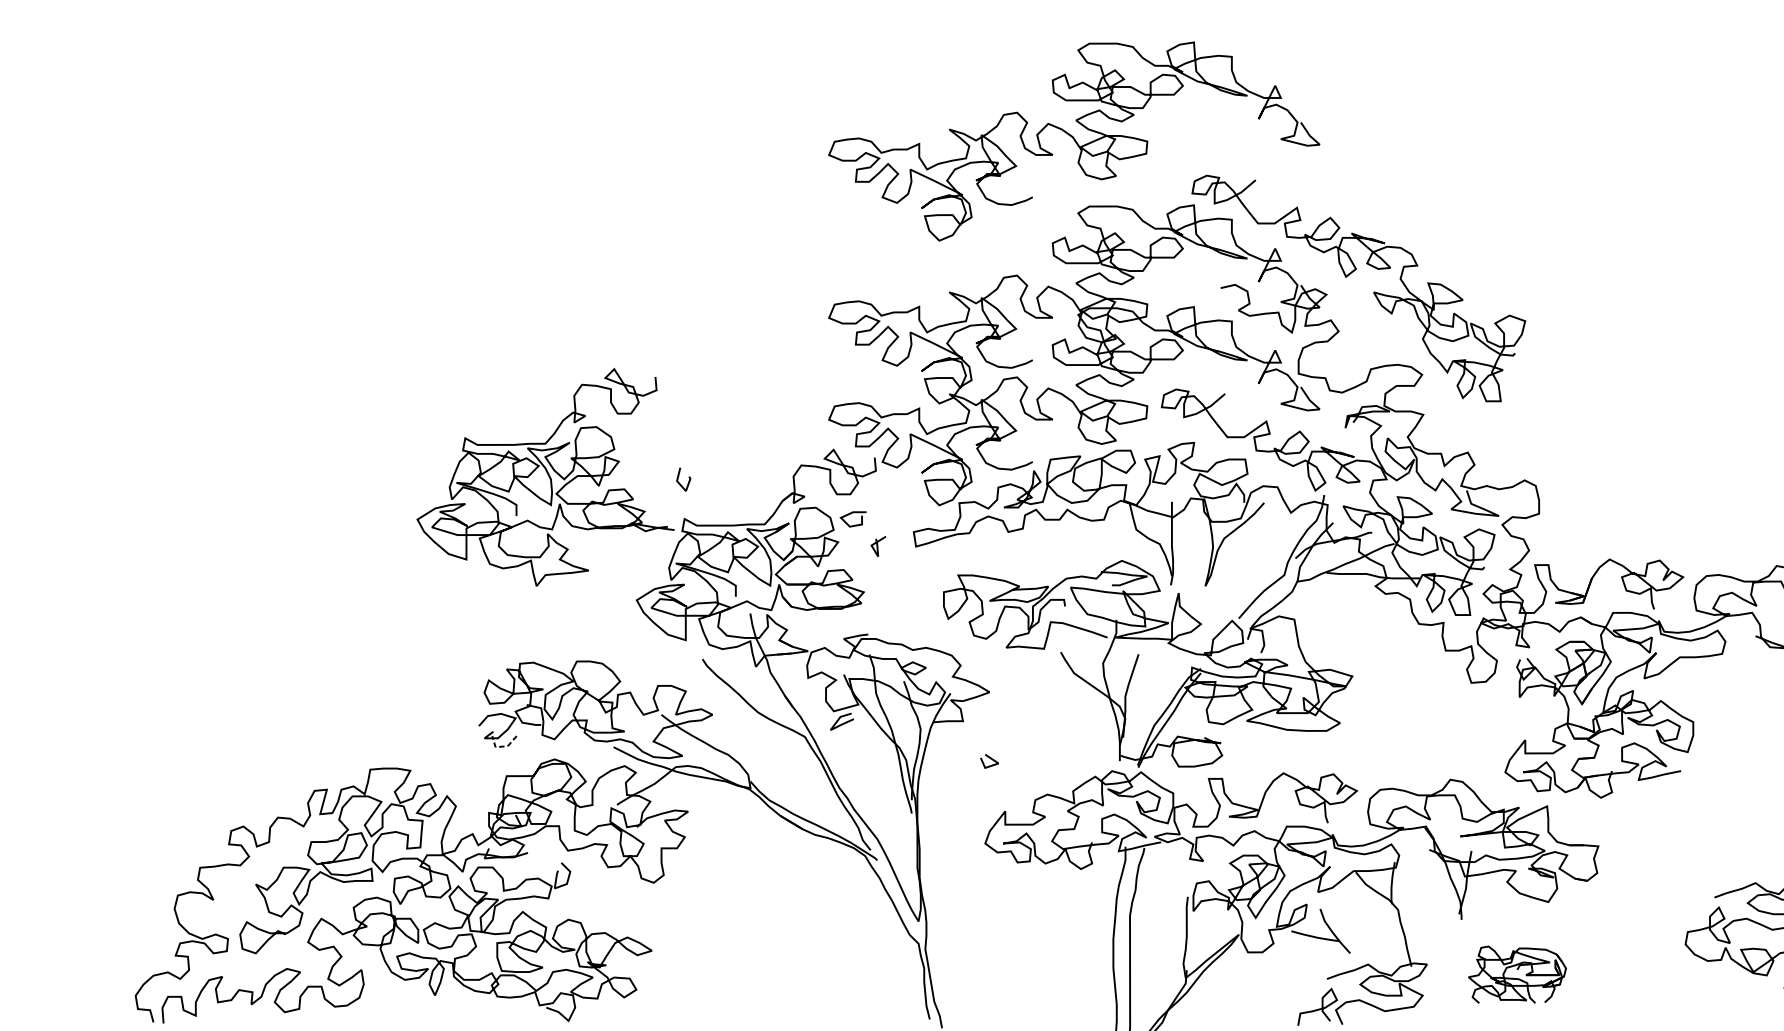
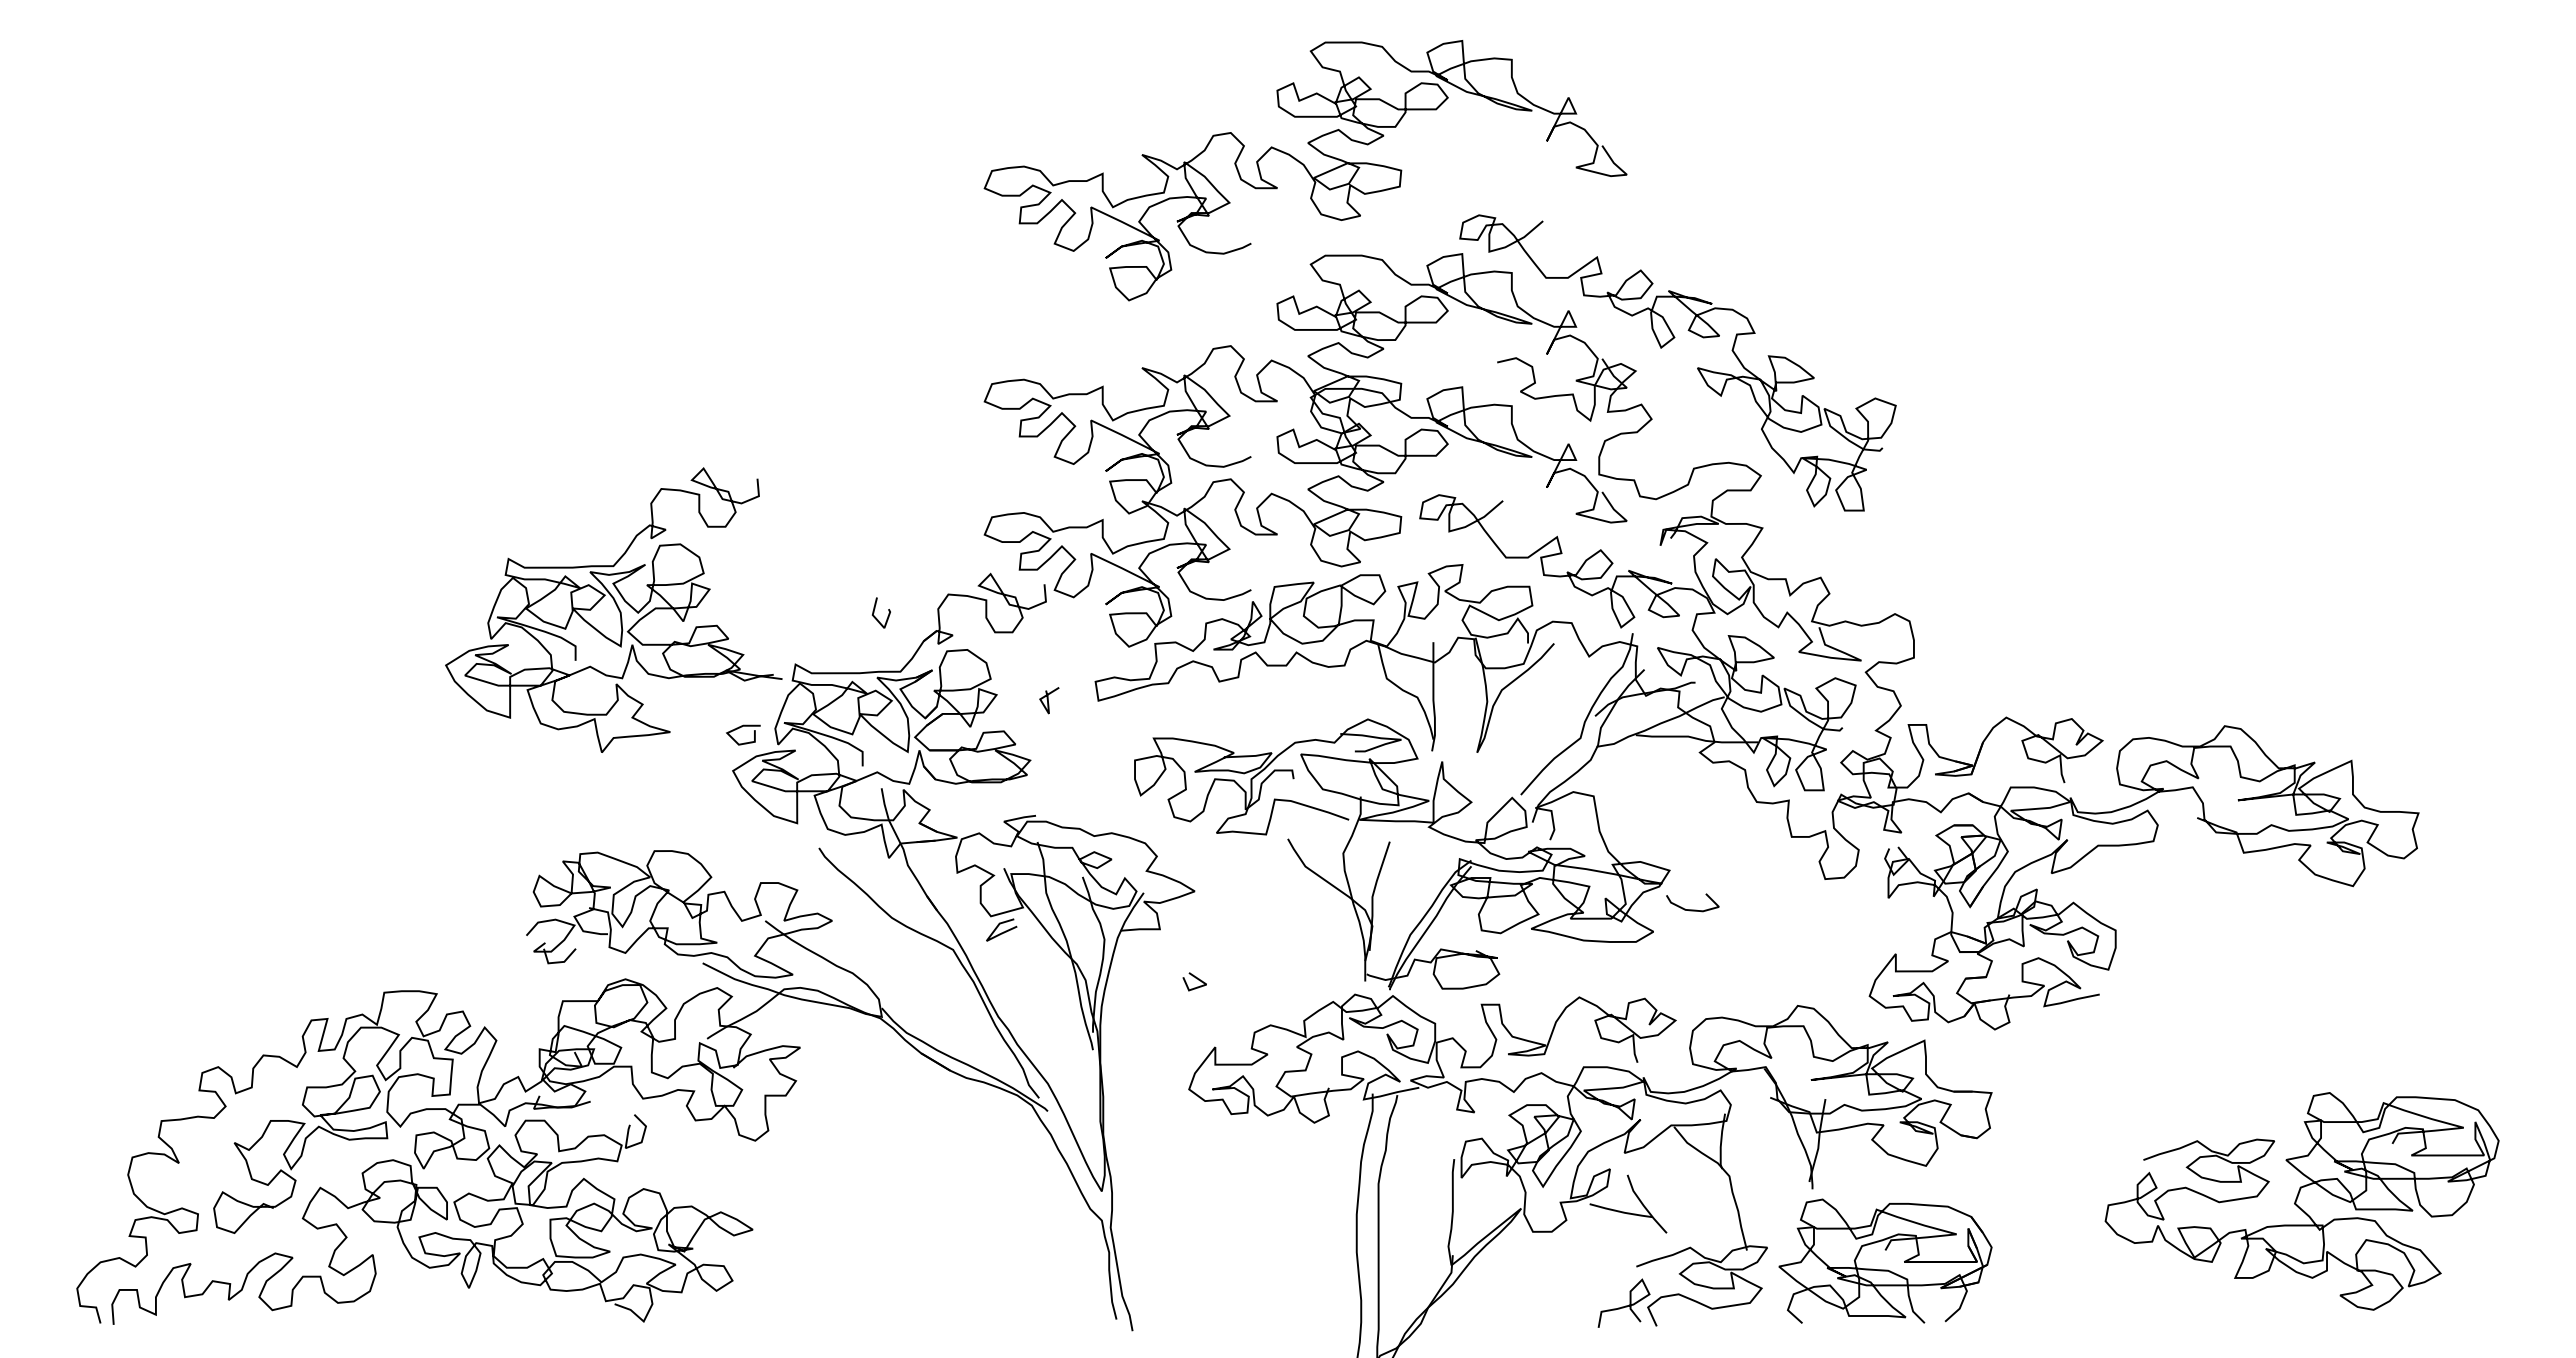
line: (678, 479) -> (874, 612), moved
curve: (852, 513) -> (742, 727), moved
curve: (1369, 706) -> (1692, 909), added
line: (501, 746) -> (556, 962), dashed -> solid
part: (1517, 974) -> (1885, 1260), size x1.67

